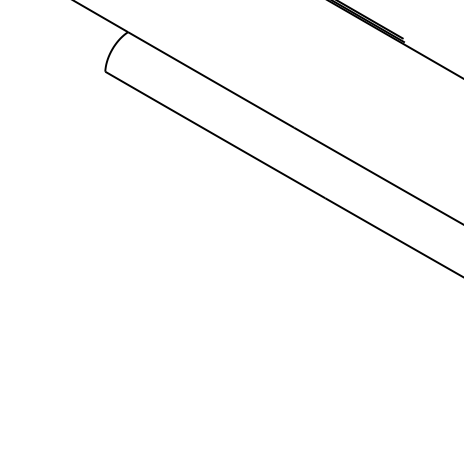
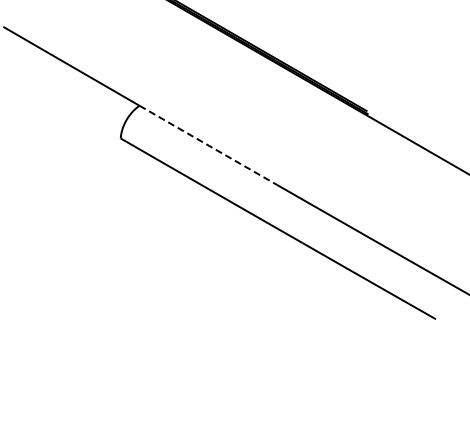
line: (211, 80) -> (208, 145), solid -> dashed

